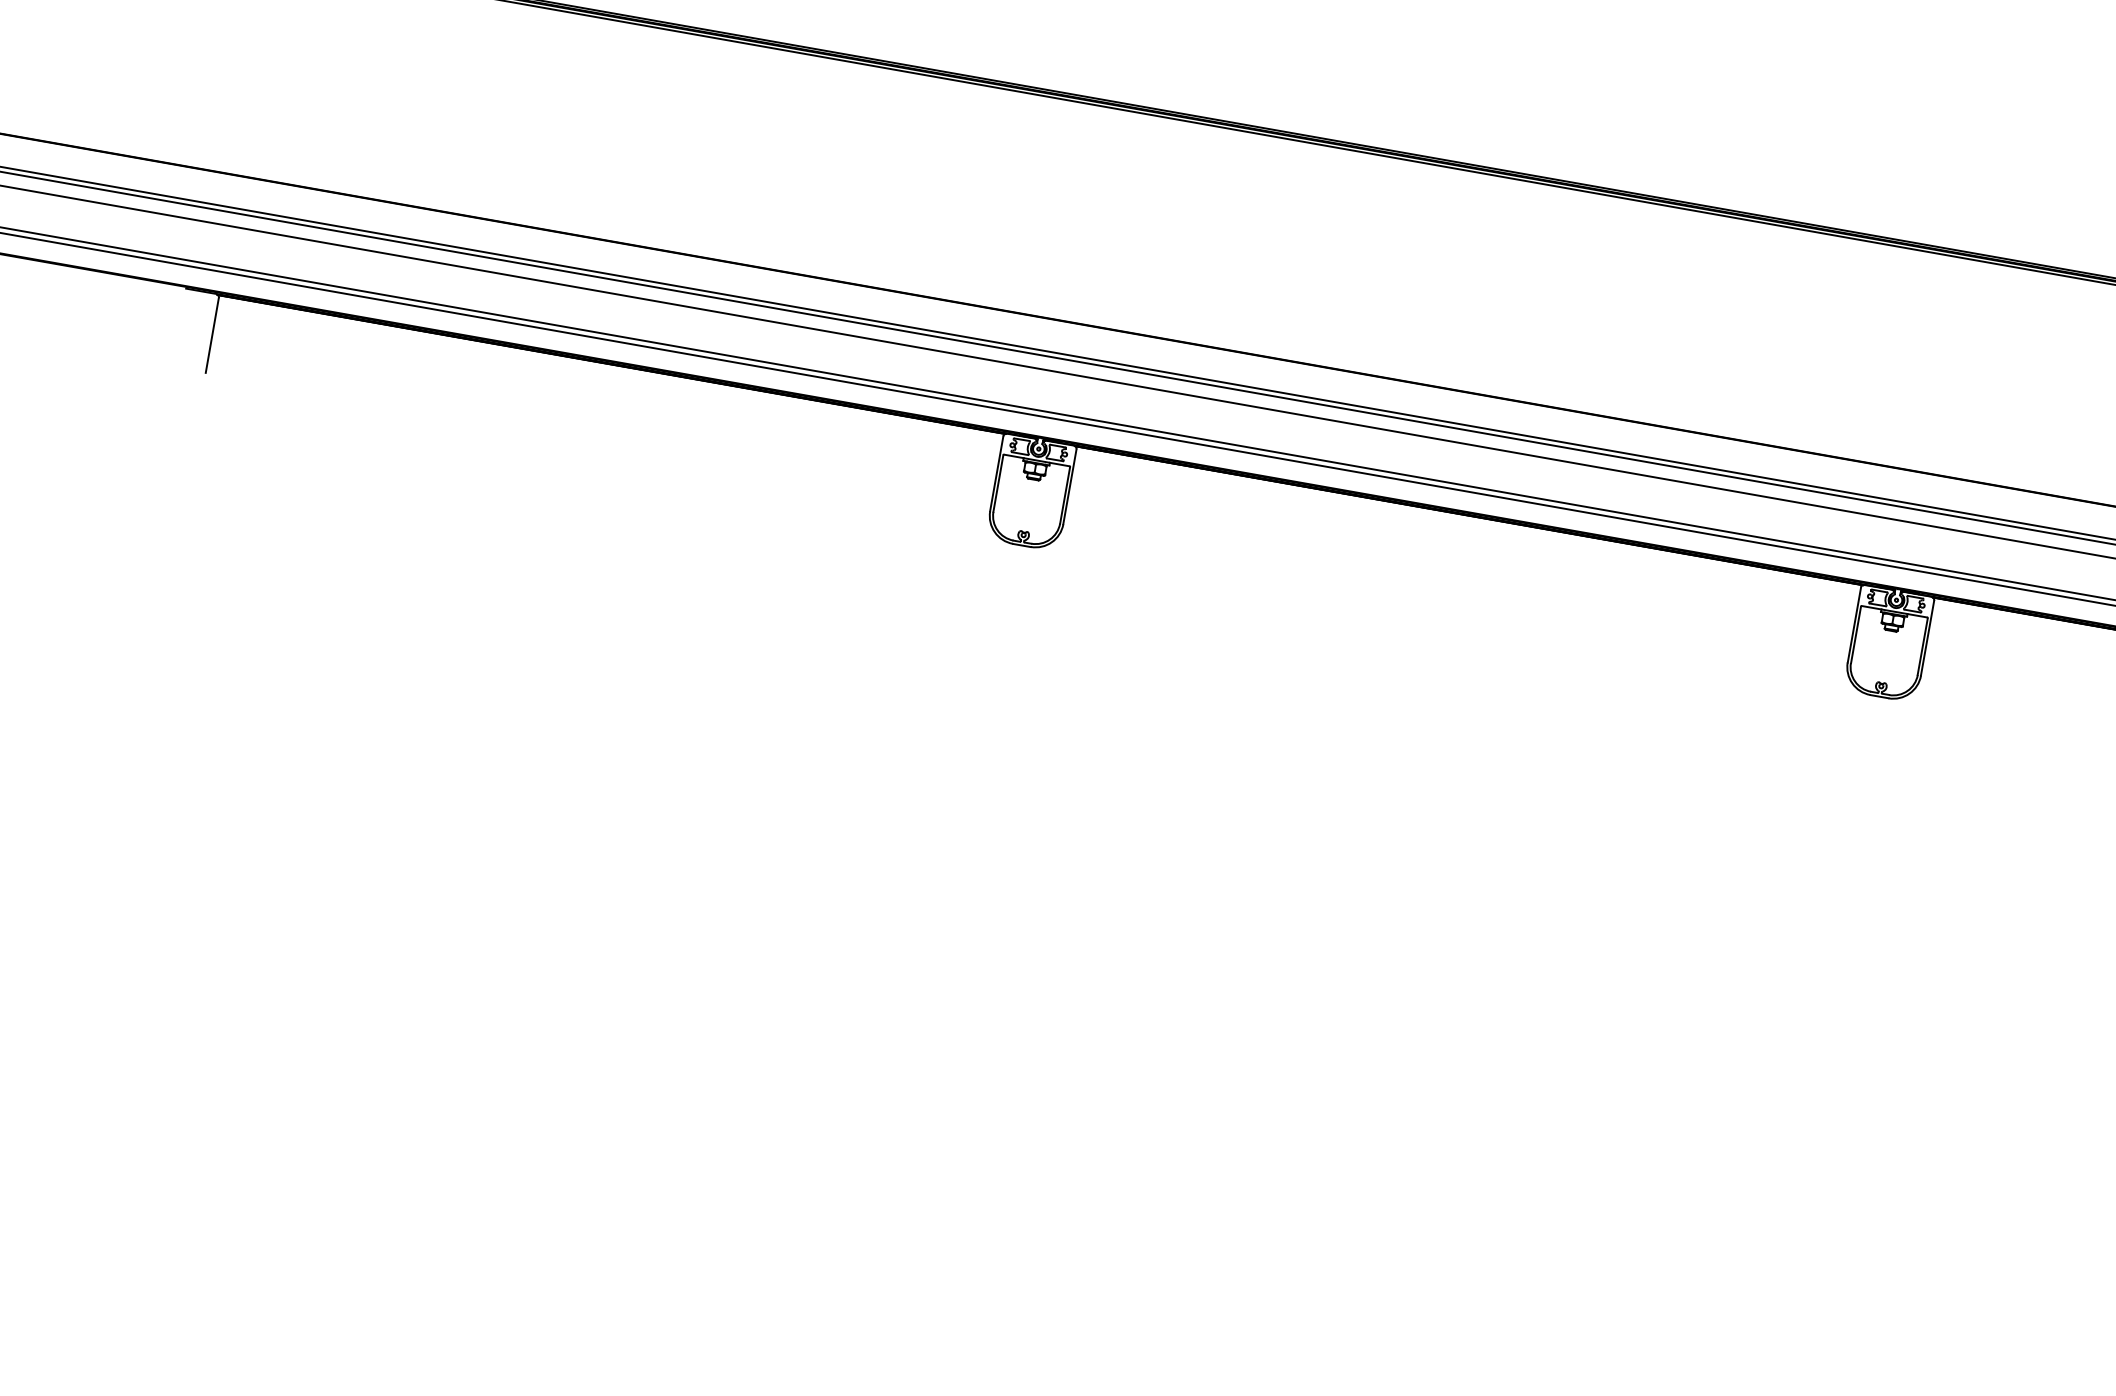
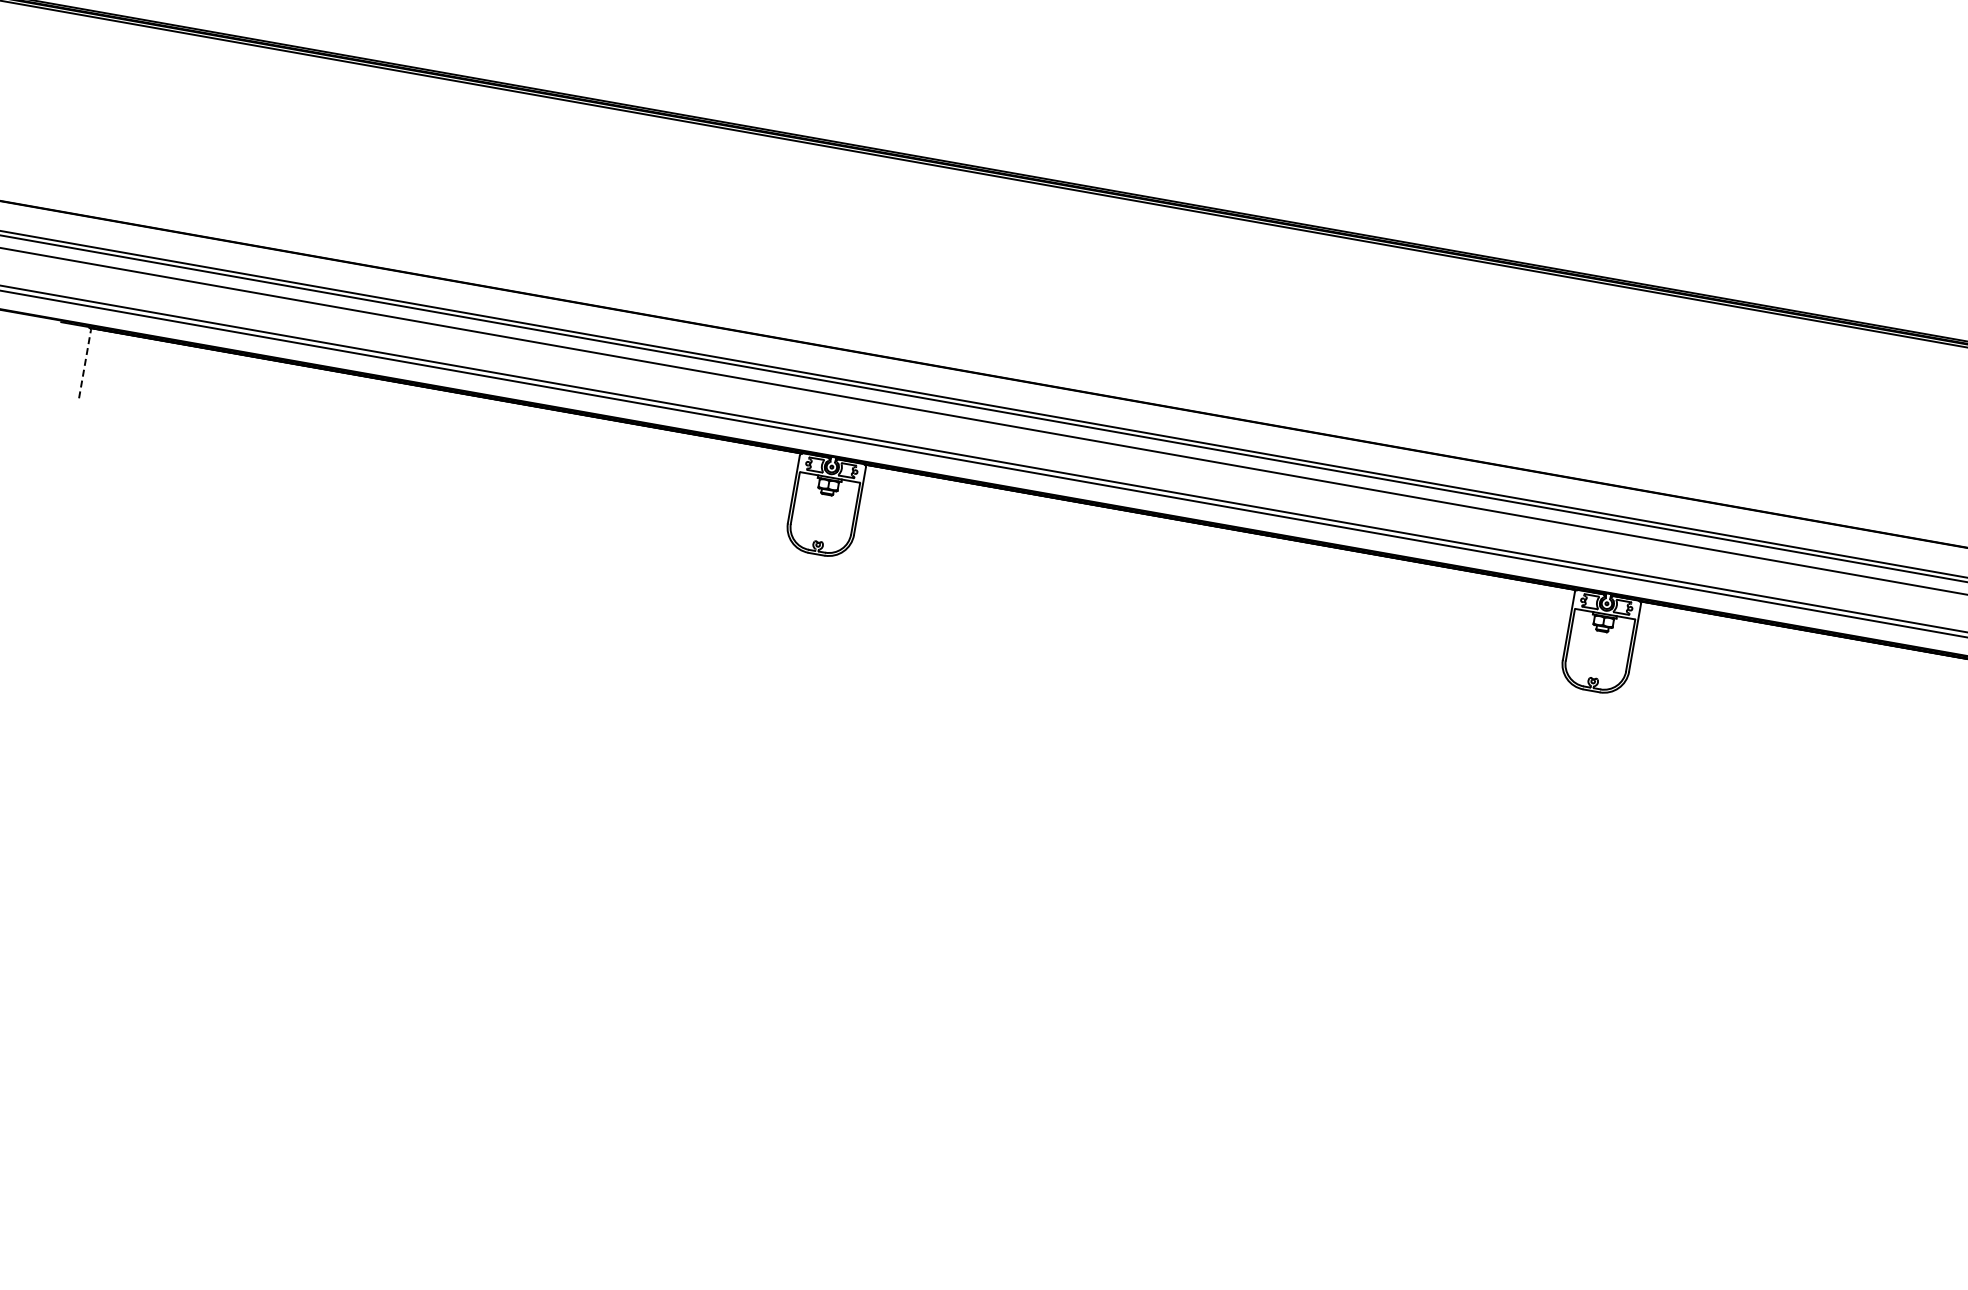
line: (212, 335) -> (85, 364), solid -> dashed

